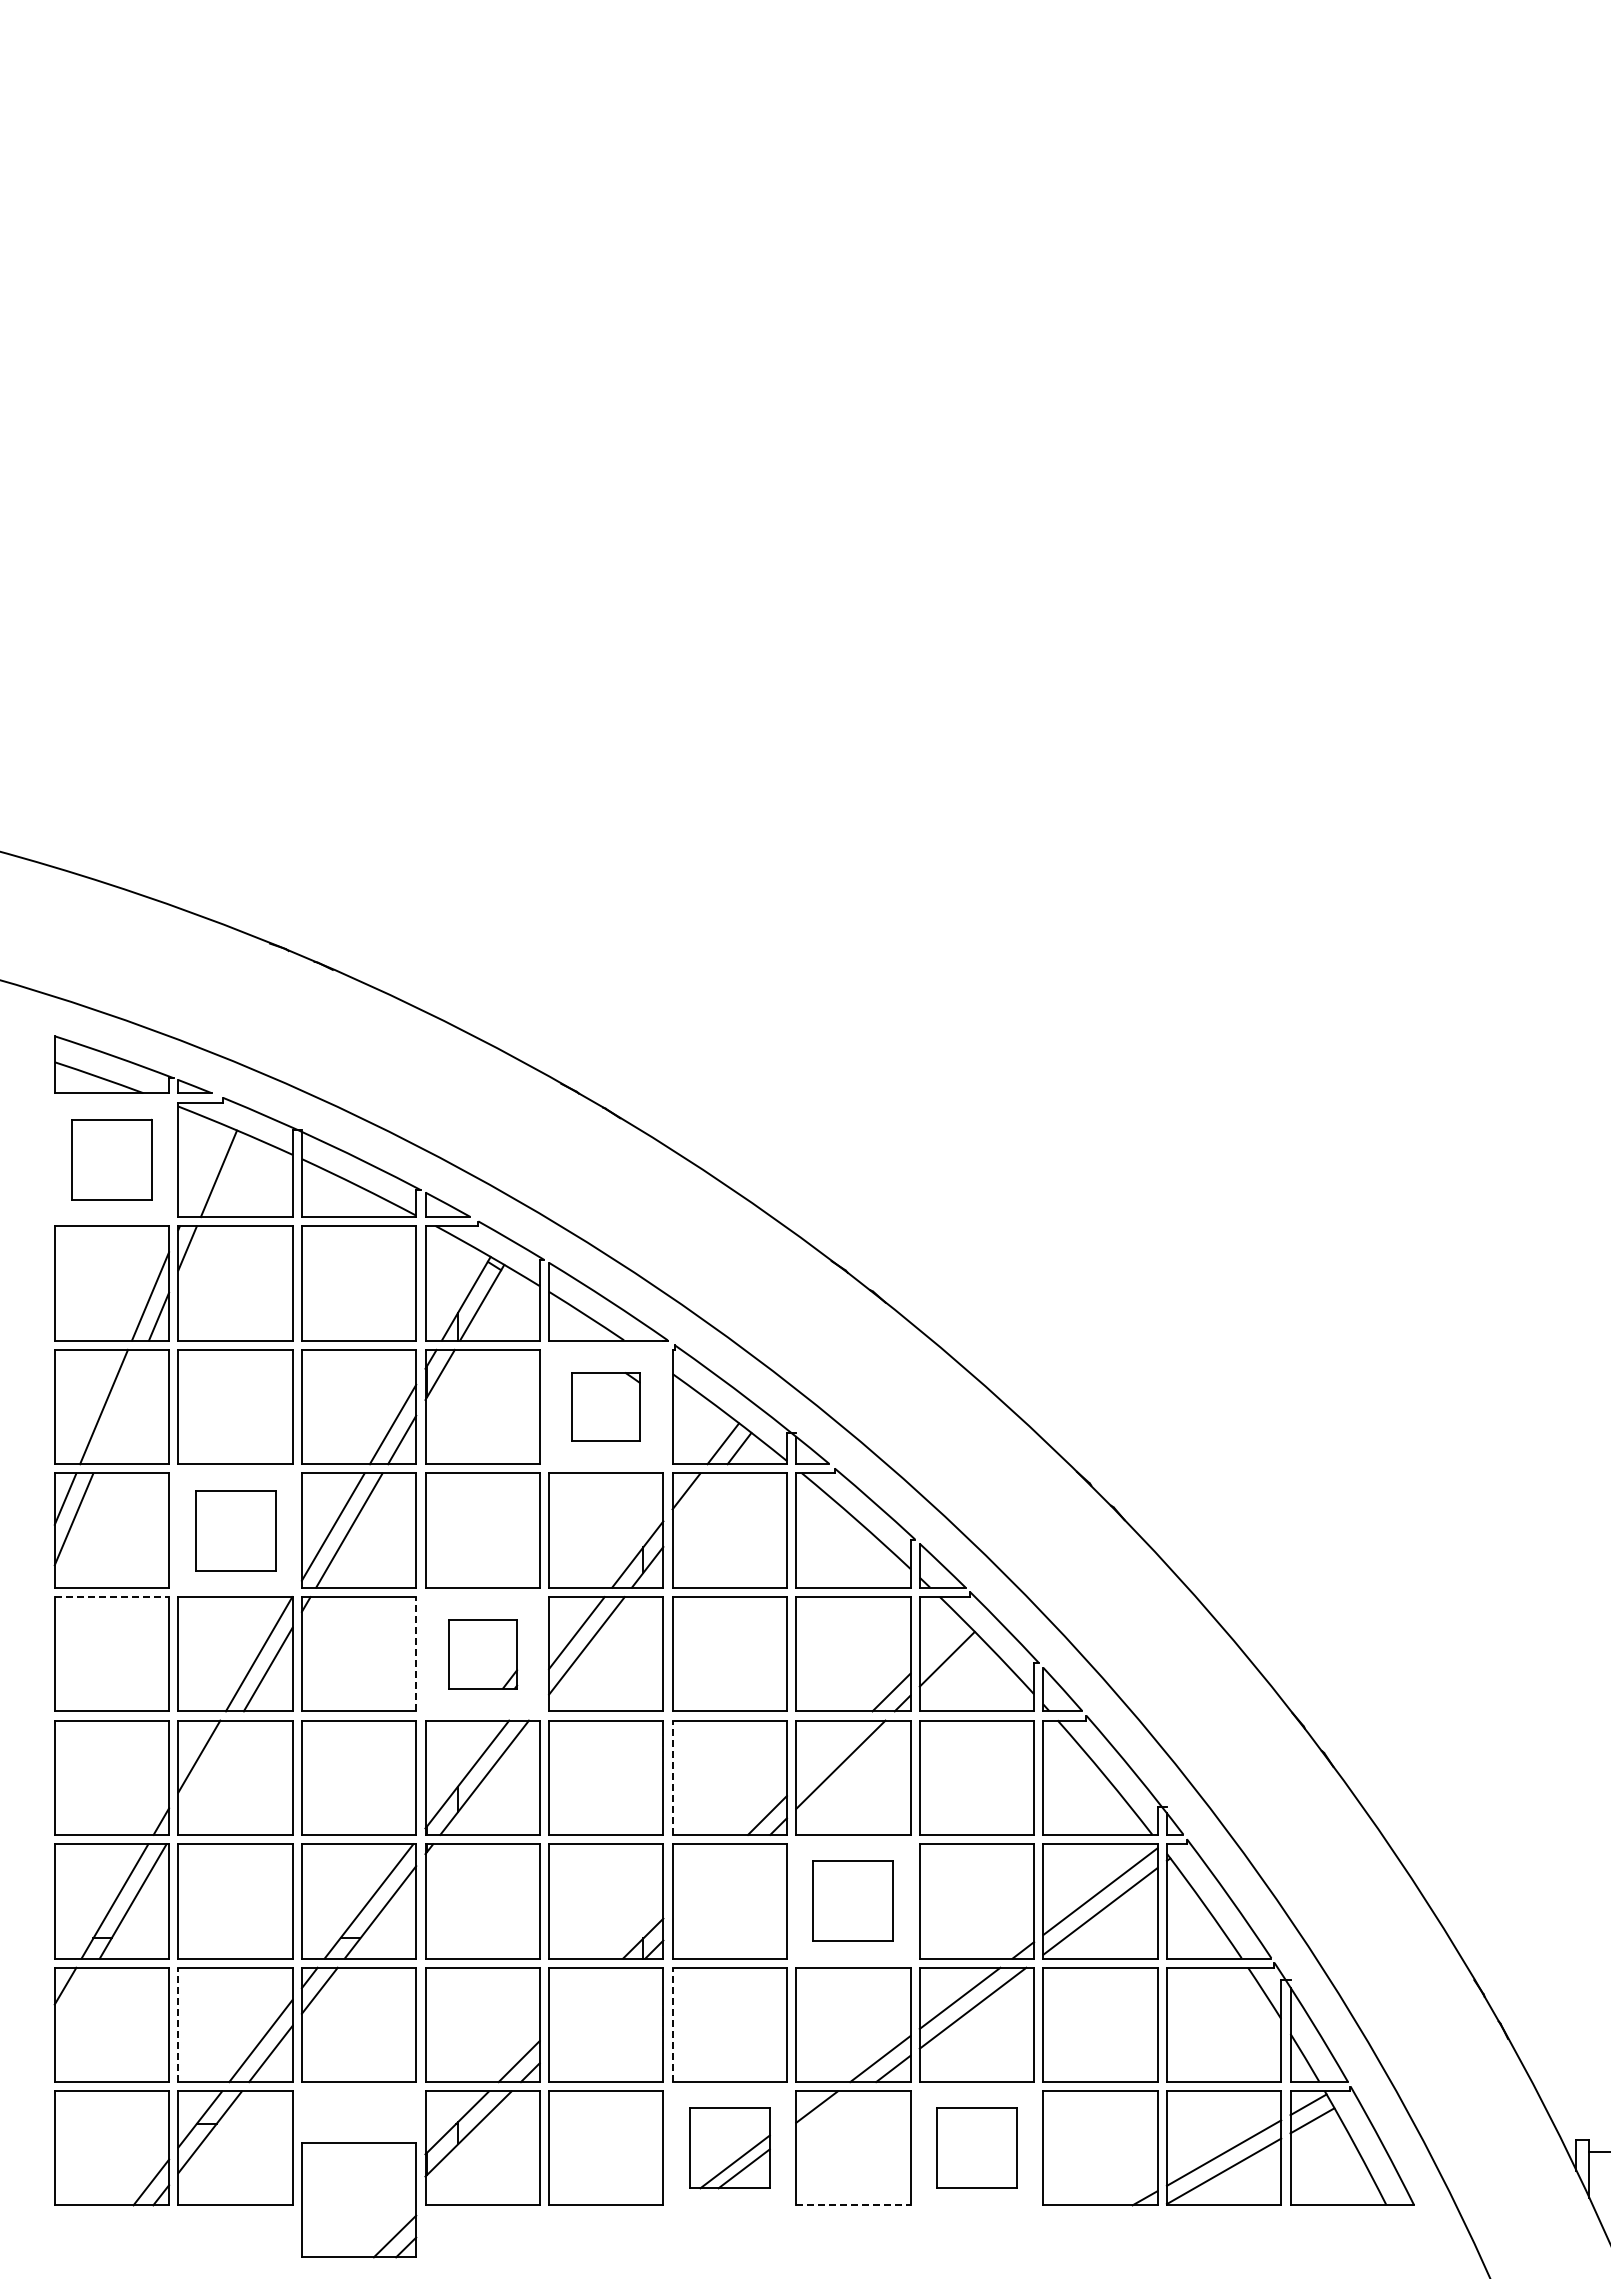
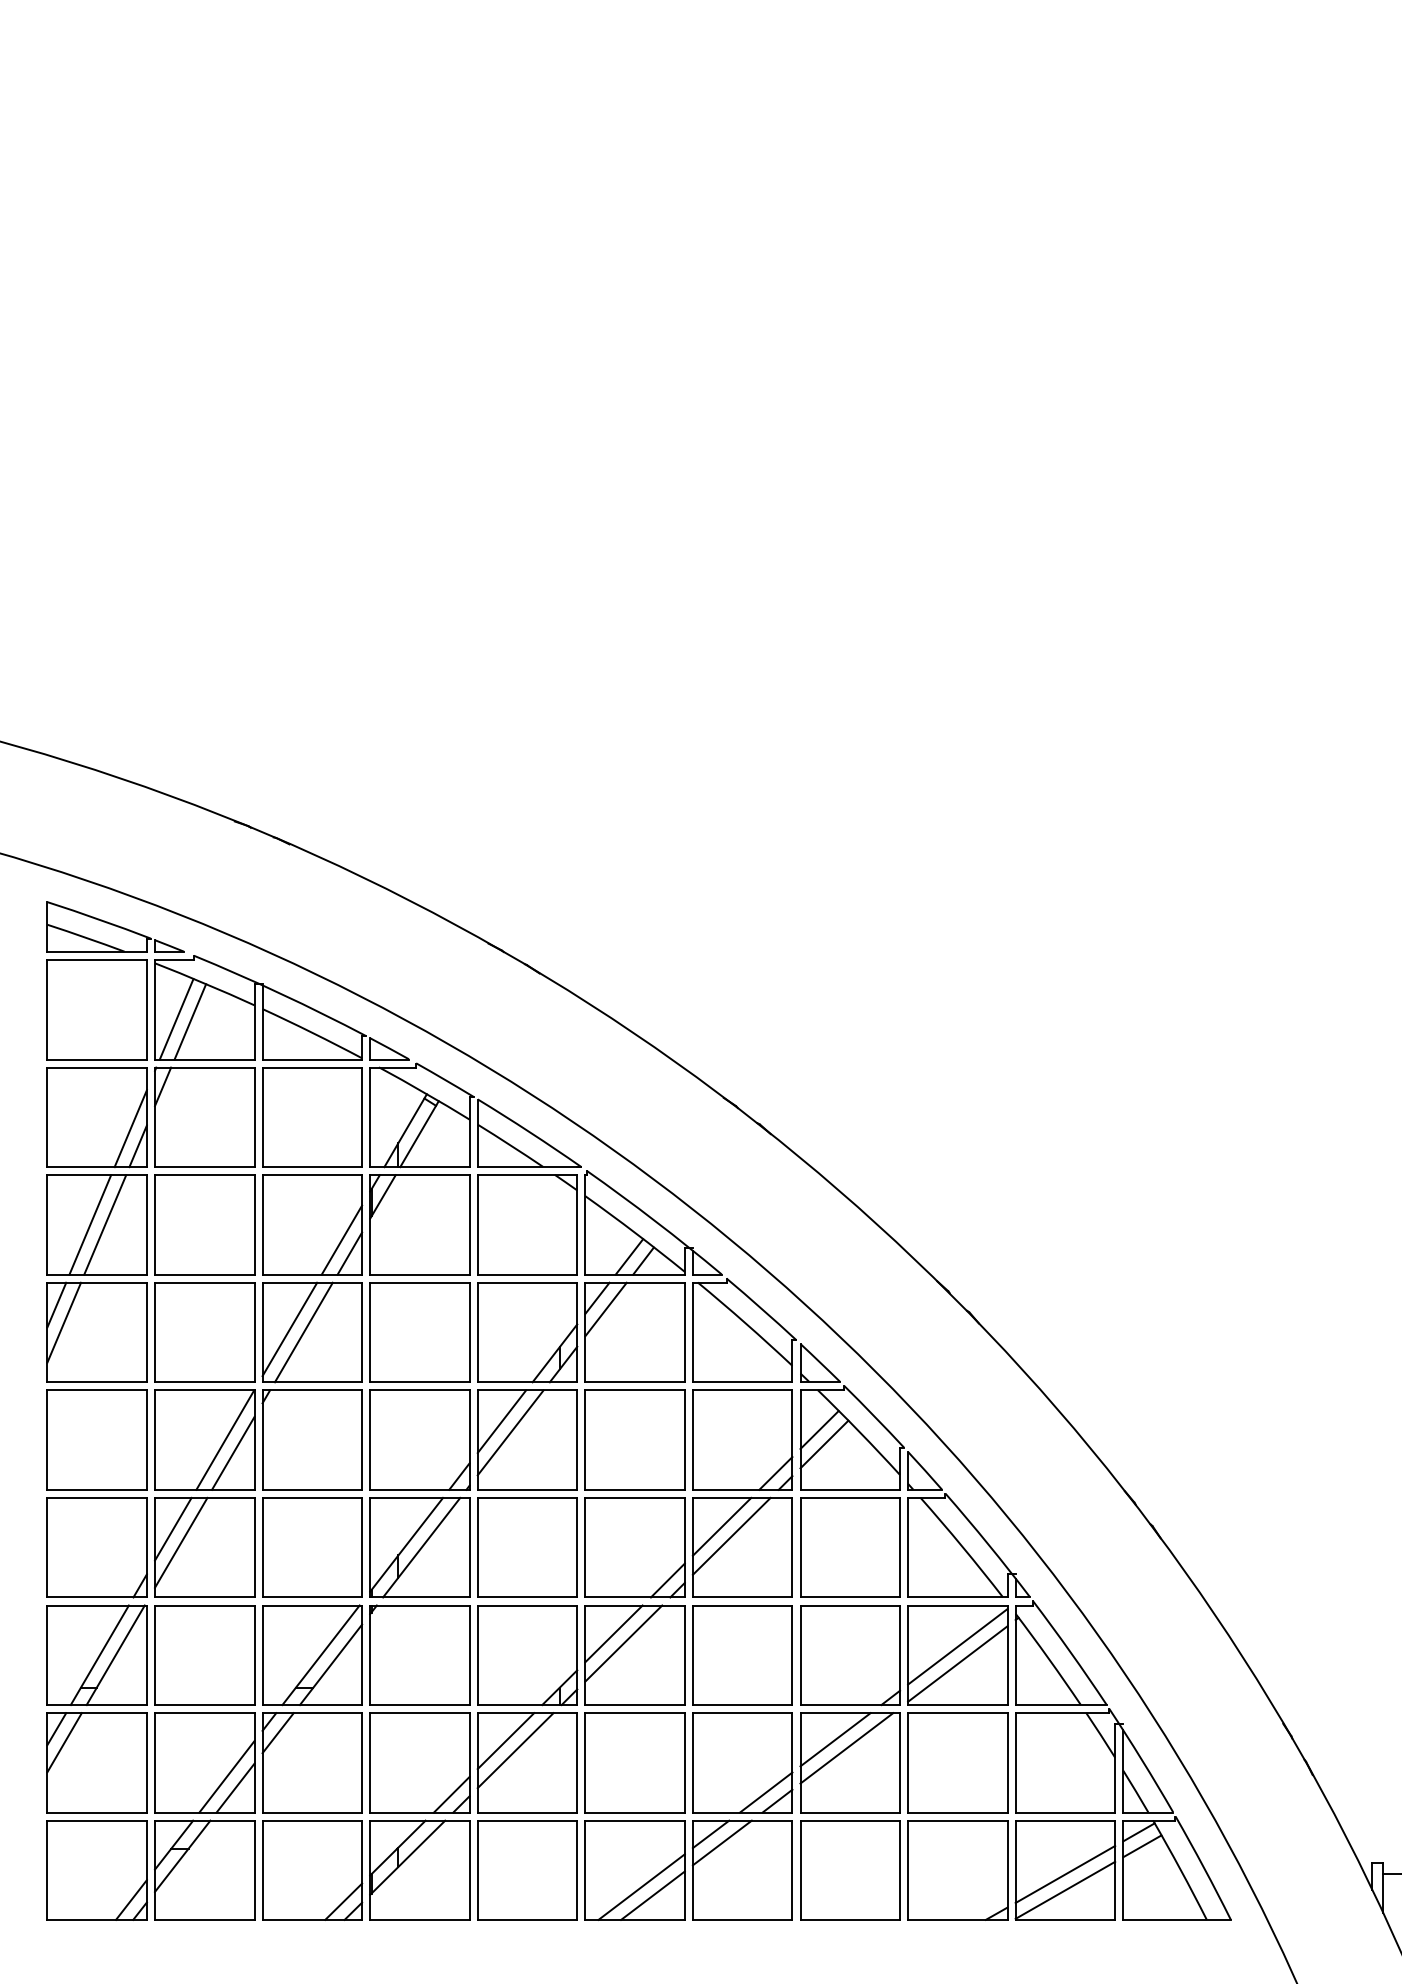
part: (111, 1159) -> (96, 1009), size x1.43
line: (202, 1170) -> (176, 1018), added
line: (121, 1406) -> (105, 1224), added
part: (605, 1406) -> (526, 1224), size x1.67
line: (696, 1503) -> (606, 1308), added
part: (235, 1530) -> (204, 1332), size x1.43
line: (112, 1597) -> (97, 1390), dashed -> solid
line: (941, 1642) -> (819, 1429), added
line: (416, 1653) -> (362, 1439), dashed -> solid
part: (482, 1654) -> (419, 1440), size x1.67
line: (829, 1753) -> (721, 1526), added
line: (208, 1771) -> (181, 1542), added
line: (672, 1777) -> (585, 1547), dashed -> solid
line: (705, 1876) -> (613, 1633), added
line: (716, 1887) -> (623, 1643), added
part: (853, 1901) -> (742, 1655), size x1.43
line: (581, 1999) -> (505, 1740), added
line: (74, 2001) -> (64, 1742), added
line: (592, 2010) -> (515, 1750), added
line: (178, 2024) -> (155, 1762), dashed -> solid
line: (672, 2024) -> (585, 1762), dashed -> solid
line: (829, 2116) -> (721, 1842), added
part: (976, 2147) -> (849, 1869), size x1.43
part: (729, 2148) -> (634, 1870), size x1.43
part: (359, 2200) -> (312, 1870), moved
line: (853, 2205) -> (742, 1920), dashed -> solid

